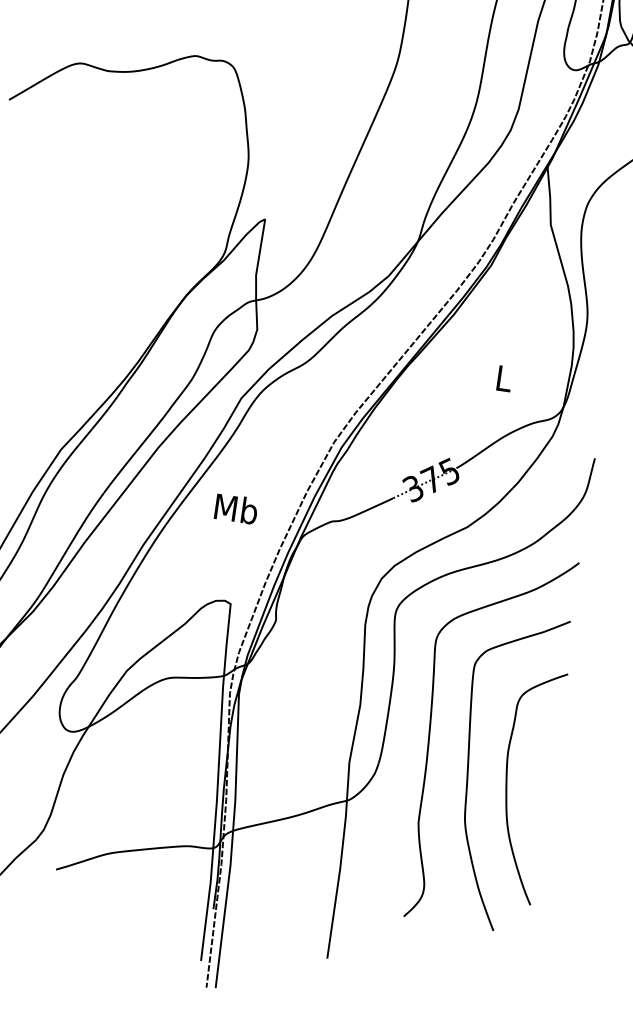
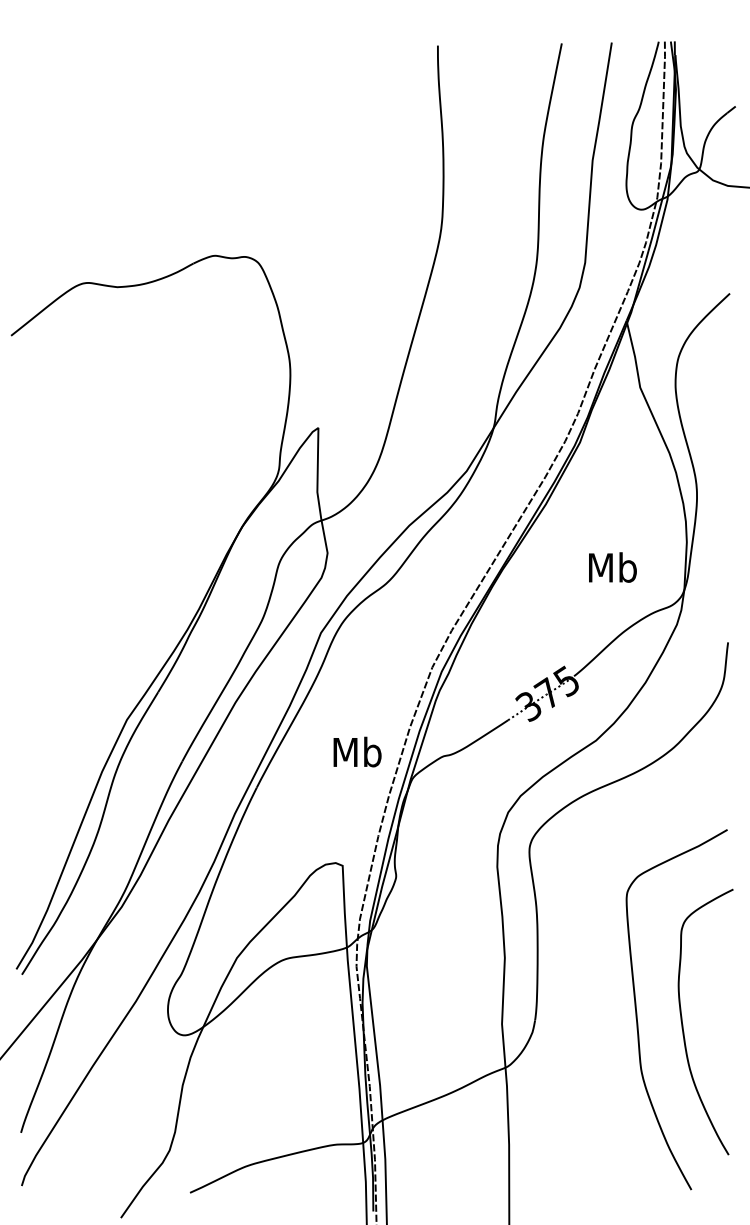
text: (503, 378) -> (612, 567), L -> Mb
text: (236, 508) -> (357, 751), moved
curve: (430, 733) -> (588, 978), removed

